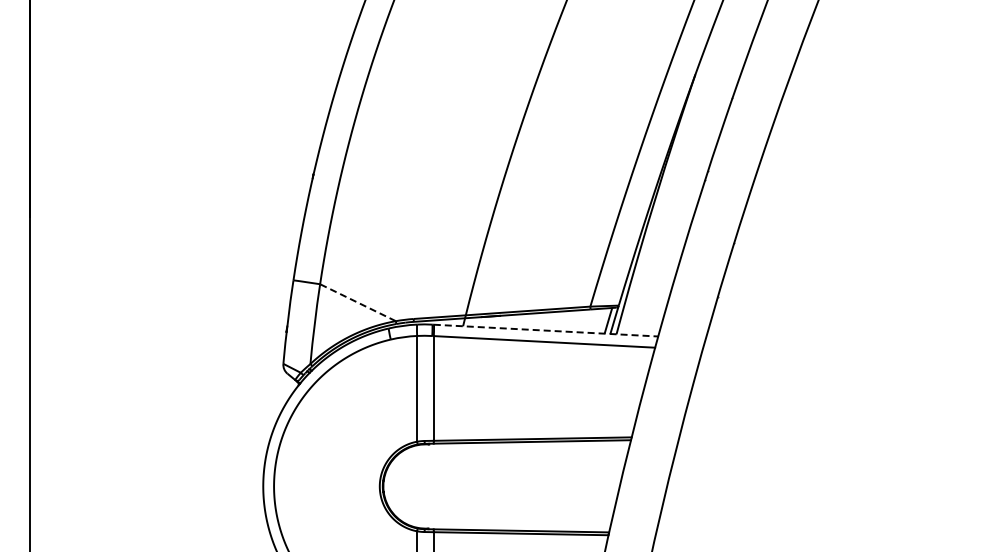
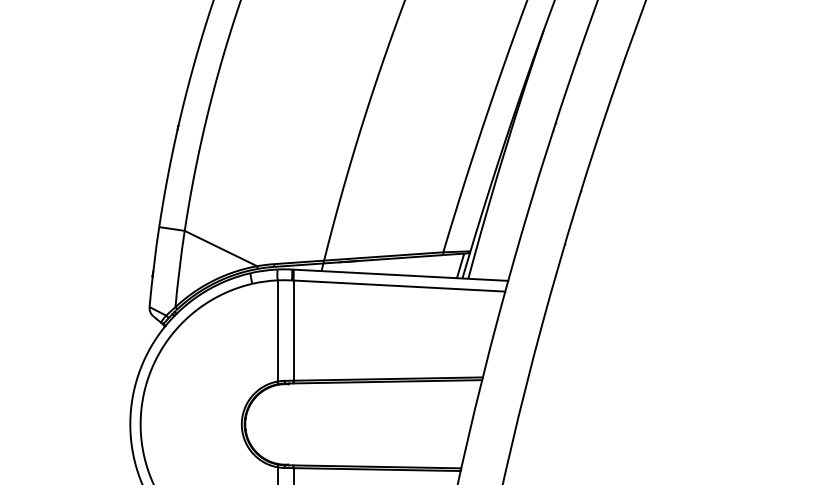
line: (357, 302) -> (220, 248), dashed -> solid
line: (546, 330) -> (401, 275), dashed -> solid

